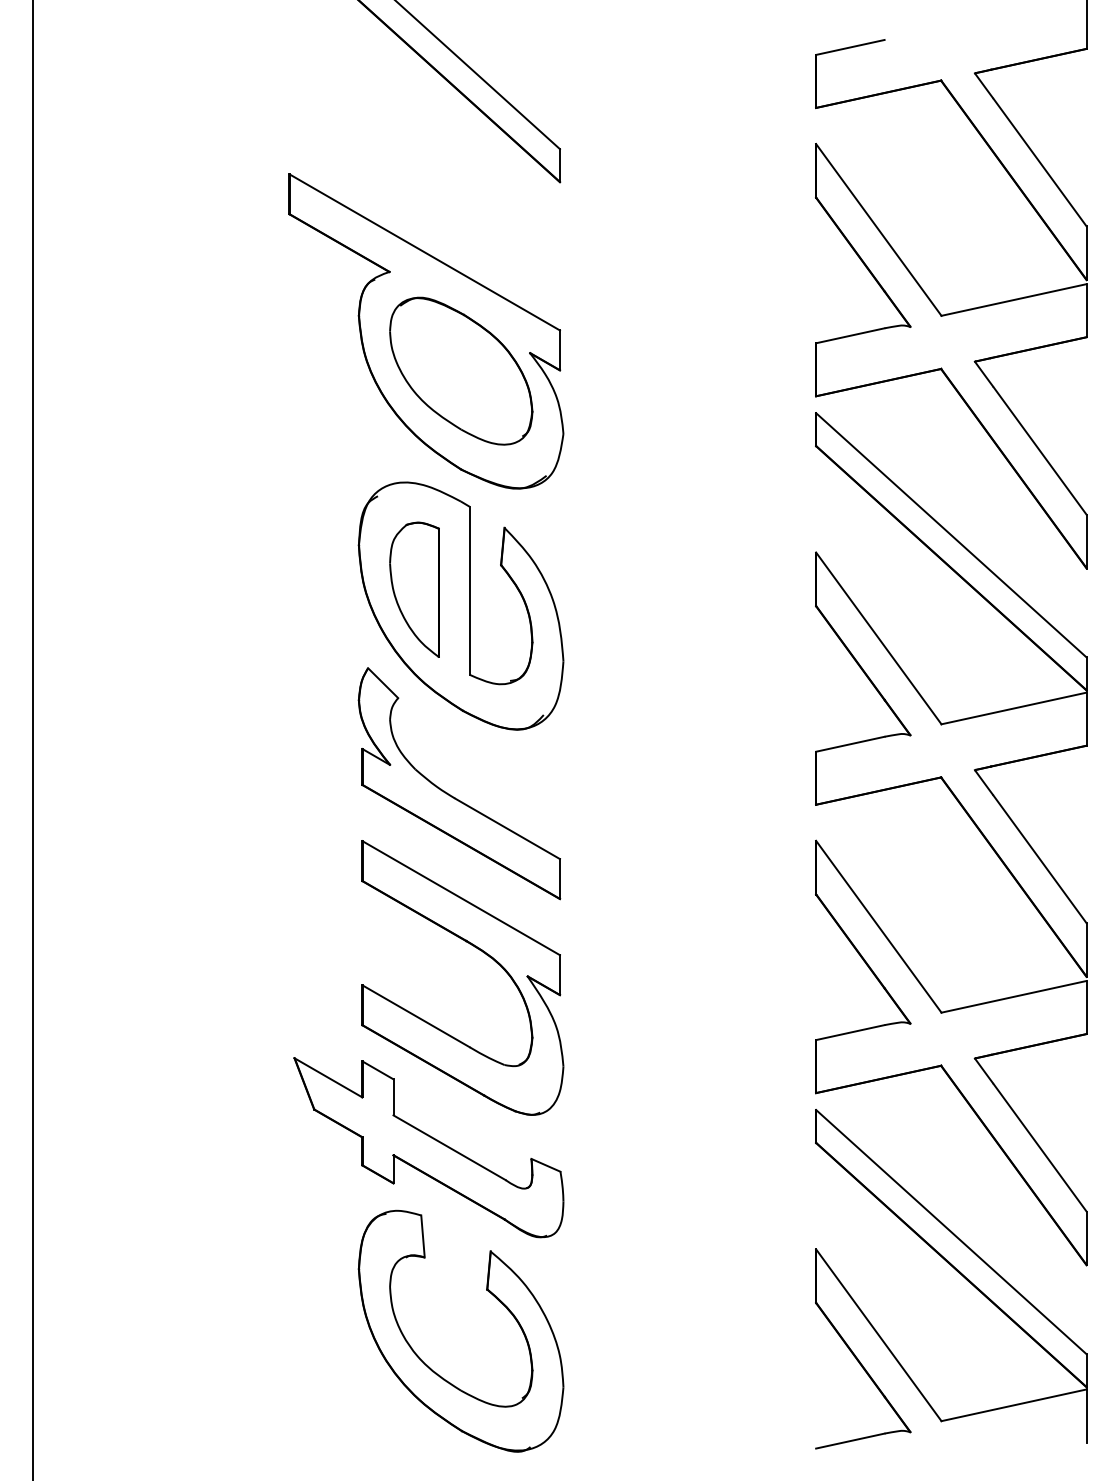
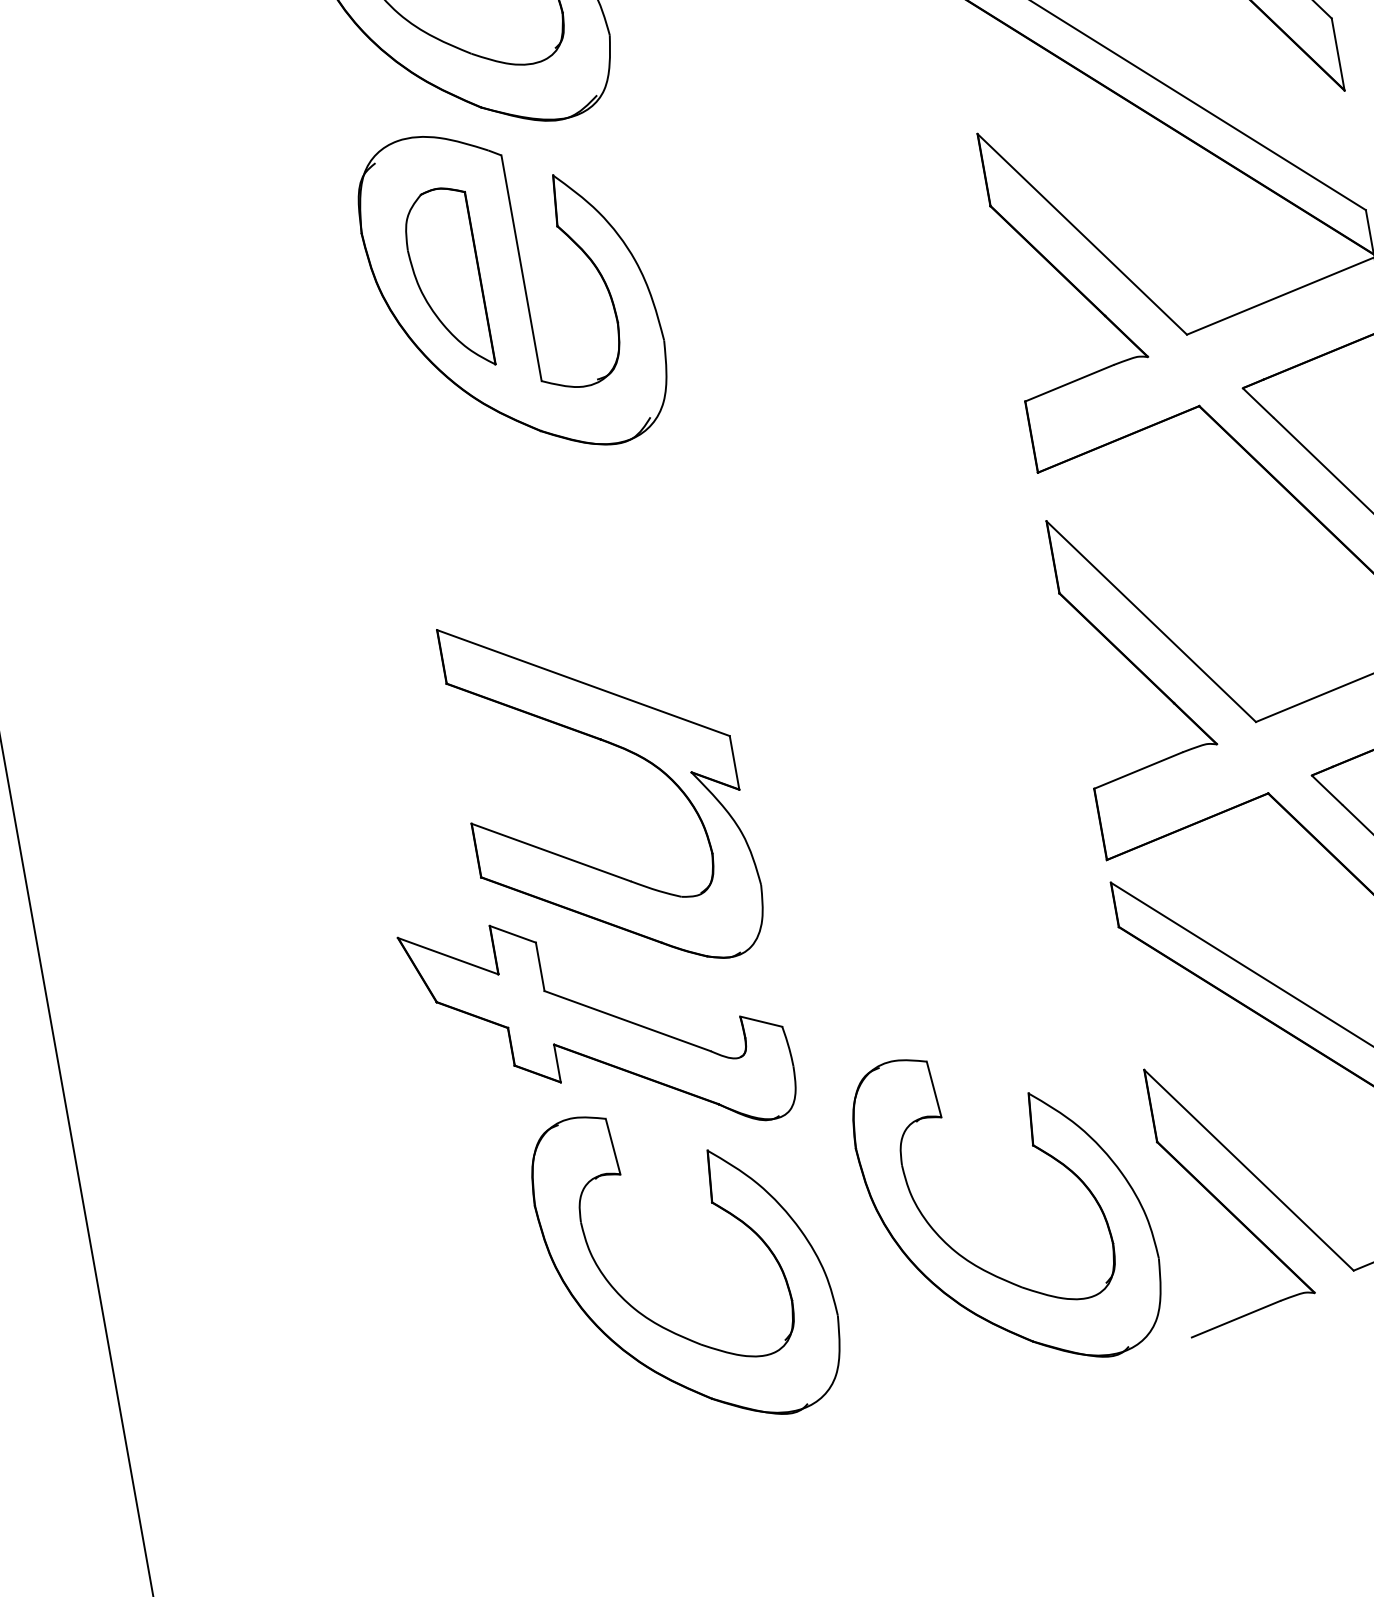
part: (452, 795) -> (547, 547), removed
part: (732, 1296) -> (1043, 1153), added

